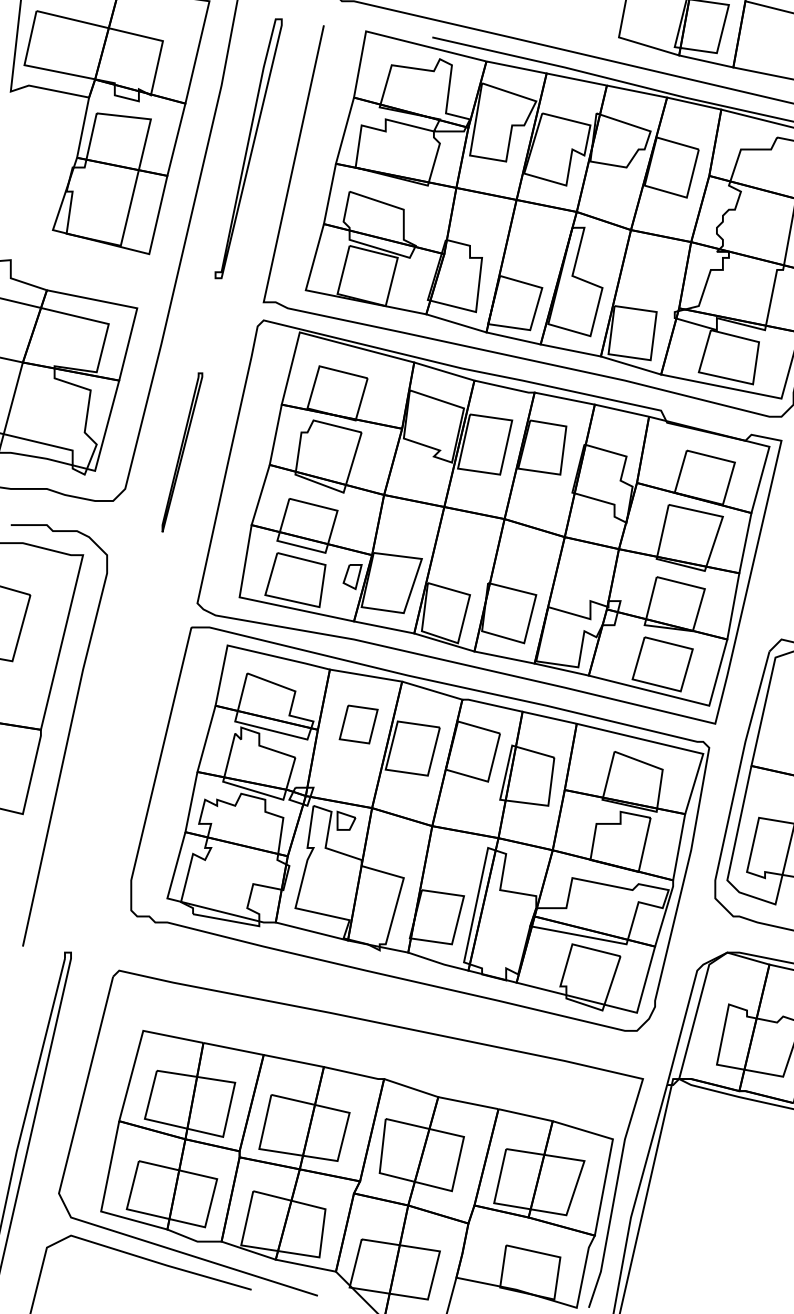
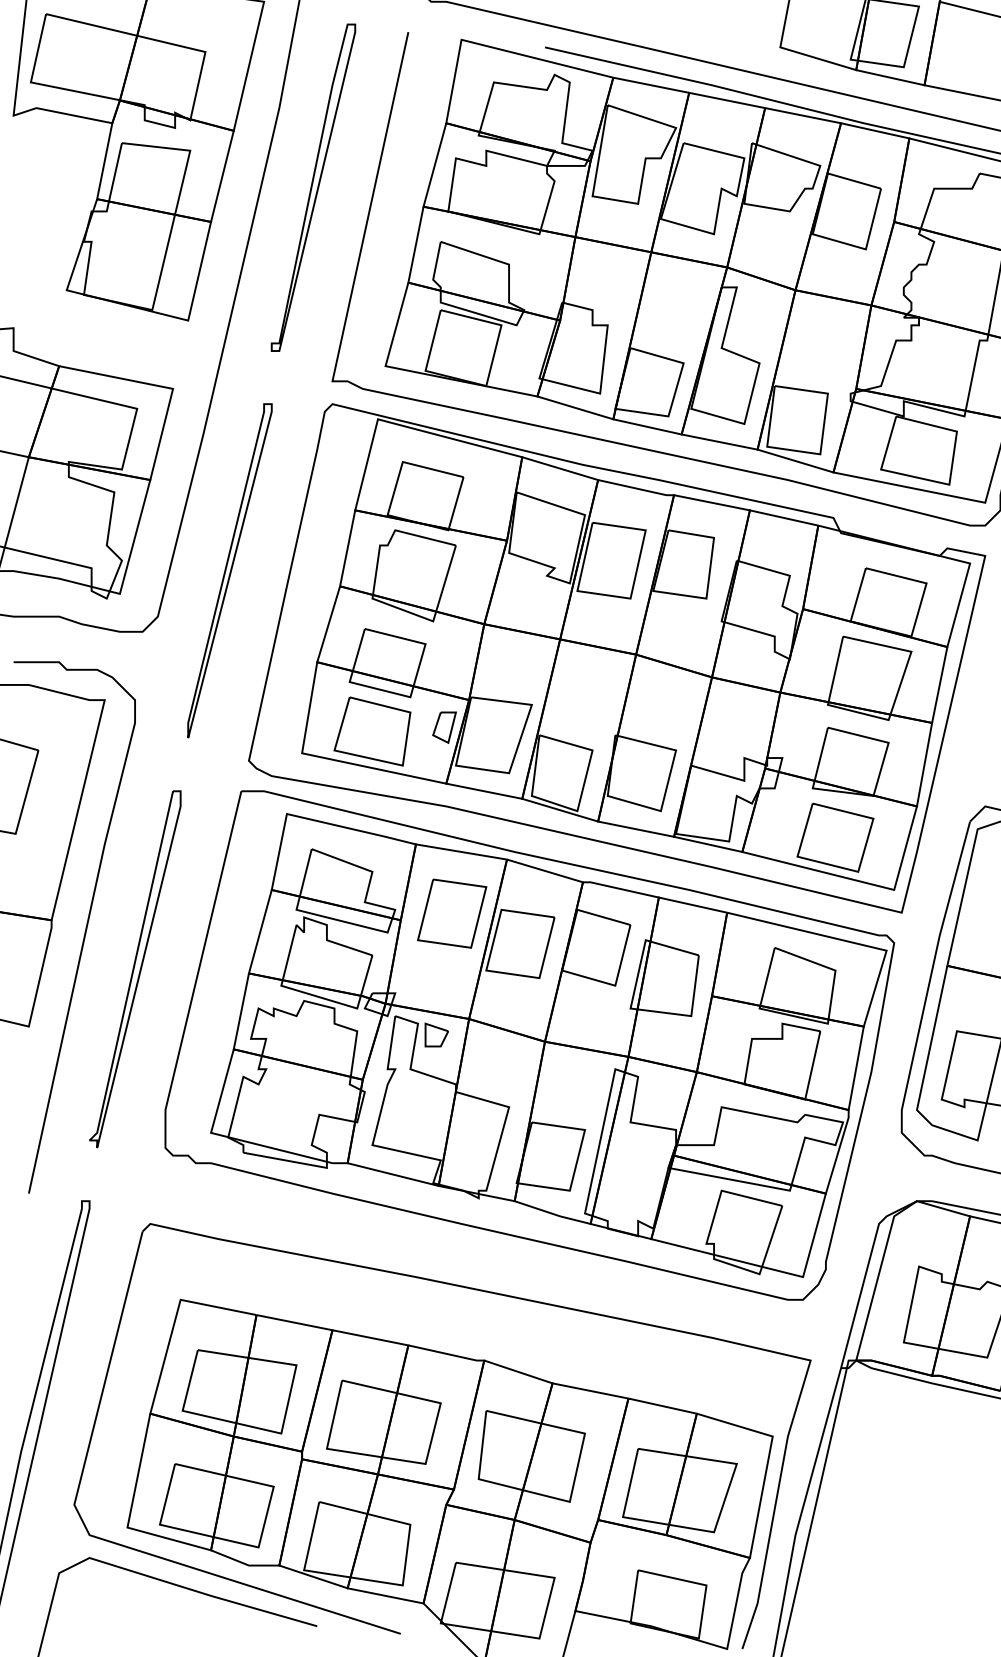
part: (182, 452) -> (229, 570), size x1.67
part: (358, 724) -> (452, 913), size x1.43
part: (107, 768) -> (135, 969), added

